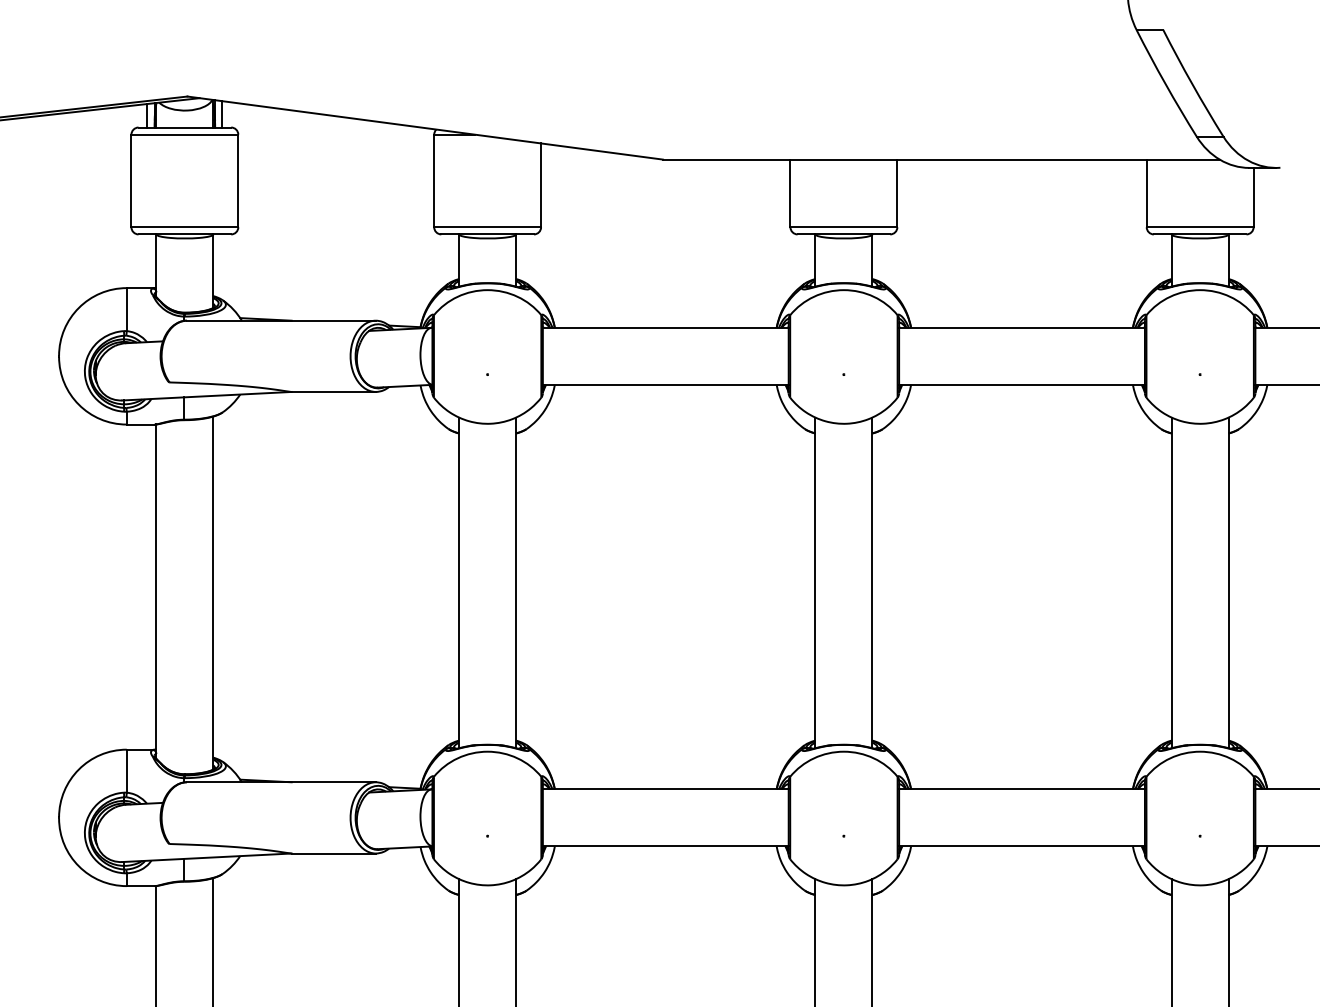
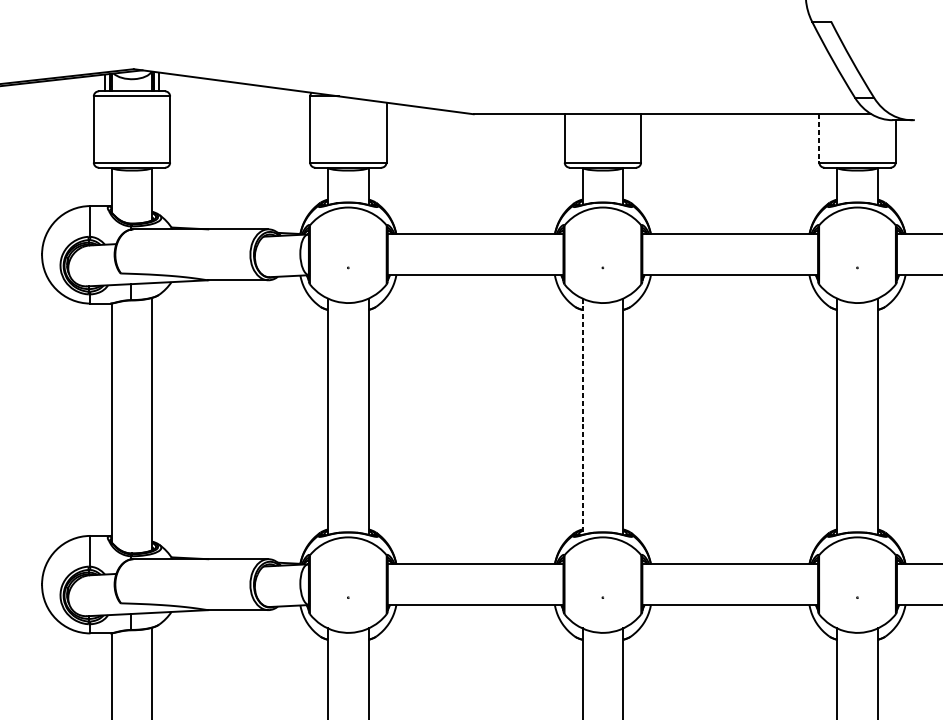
line: (1146, 193) -> (819, 138), solid -> dashed
line: (815, 583) -> (582, 417), solid -> dashed

